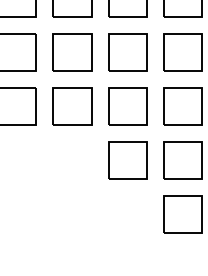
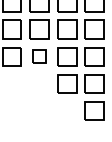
part: (72, 105) -> (39, 56), size x0.7

